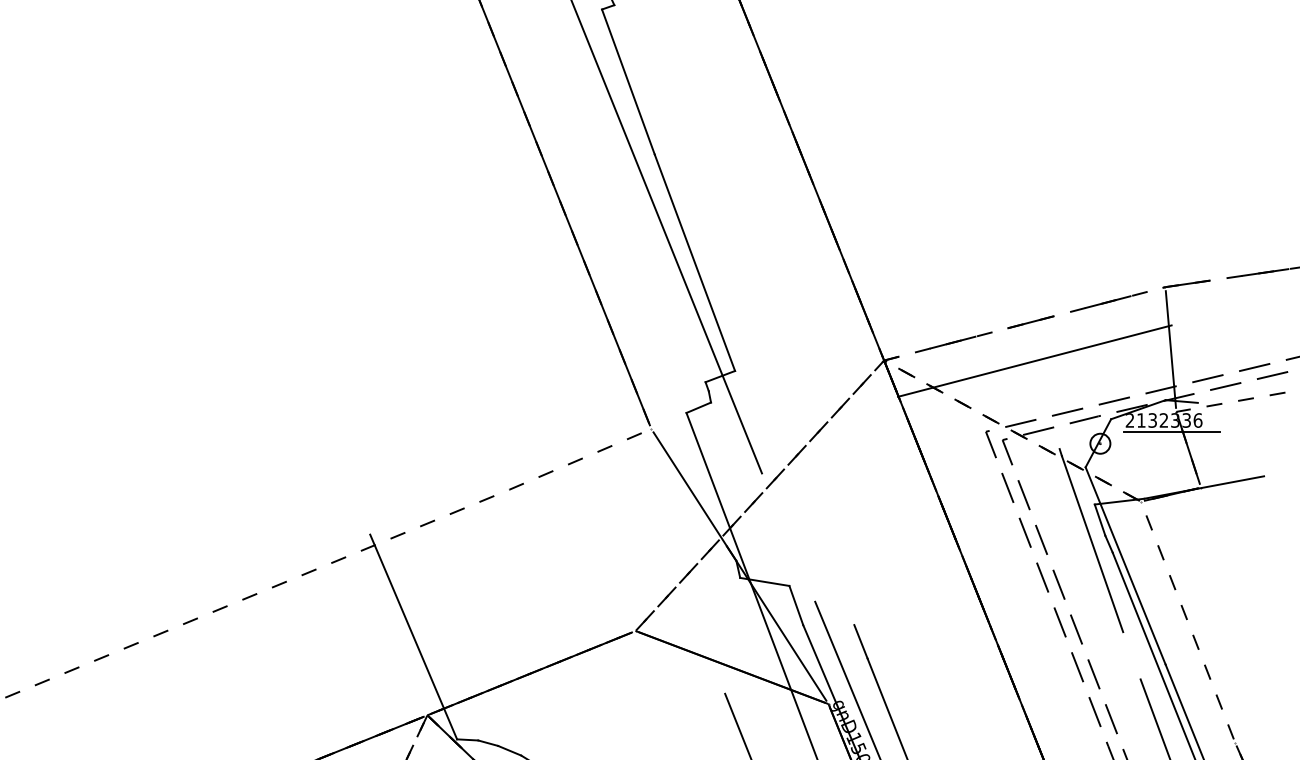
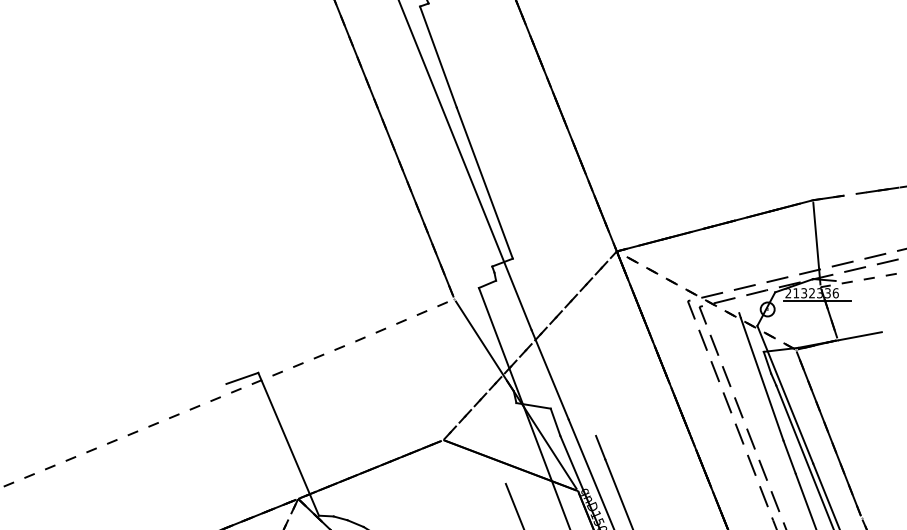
line: (1034, 360) -> (714, 225), moved
line: (787, 536) -> (549, 374), added
line: (347, 541) -> (242, 377), added
line: (1187, 621) -> (828, 433), added
line: (1131, 654) -> (789, 456), added

